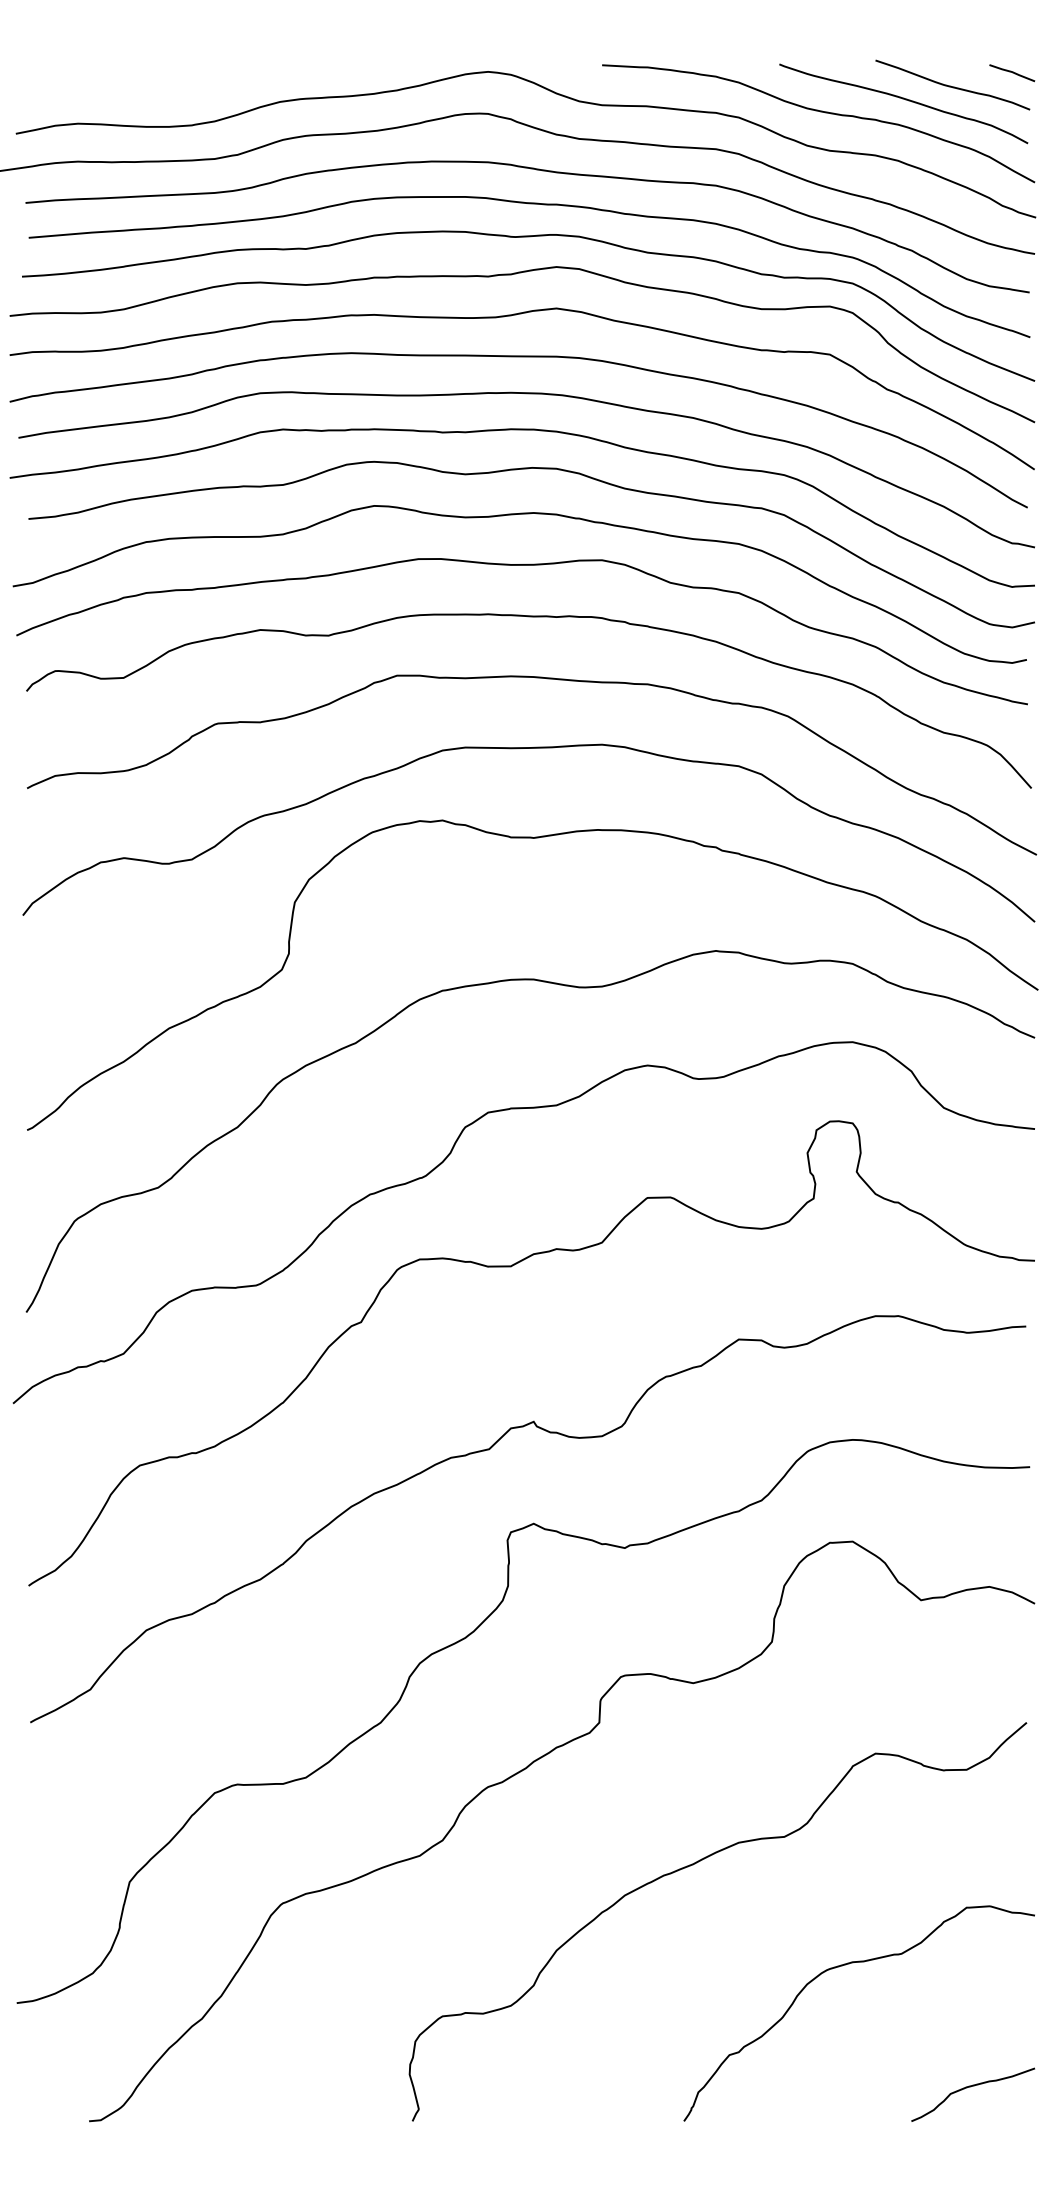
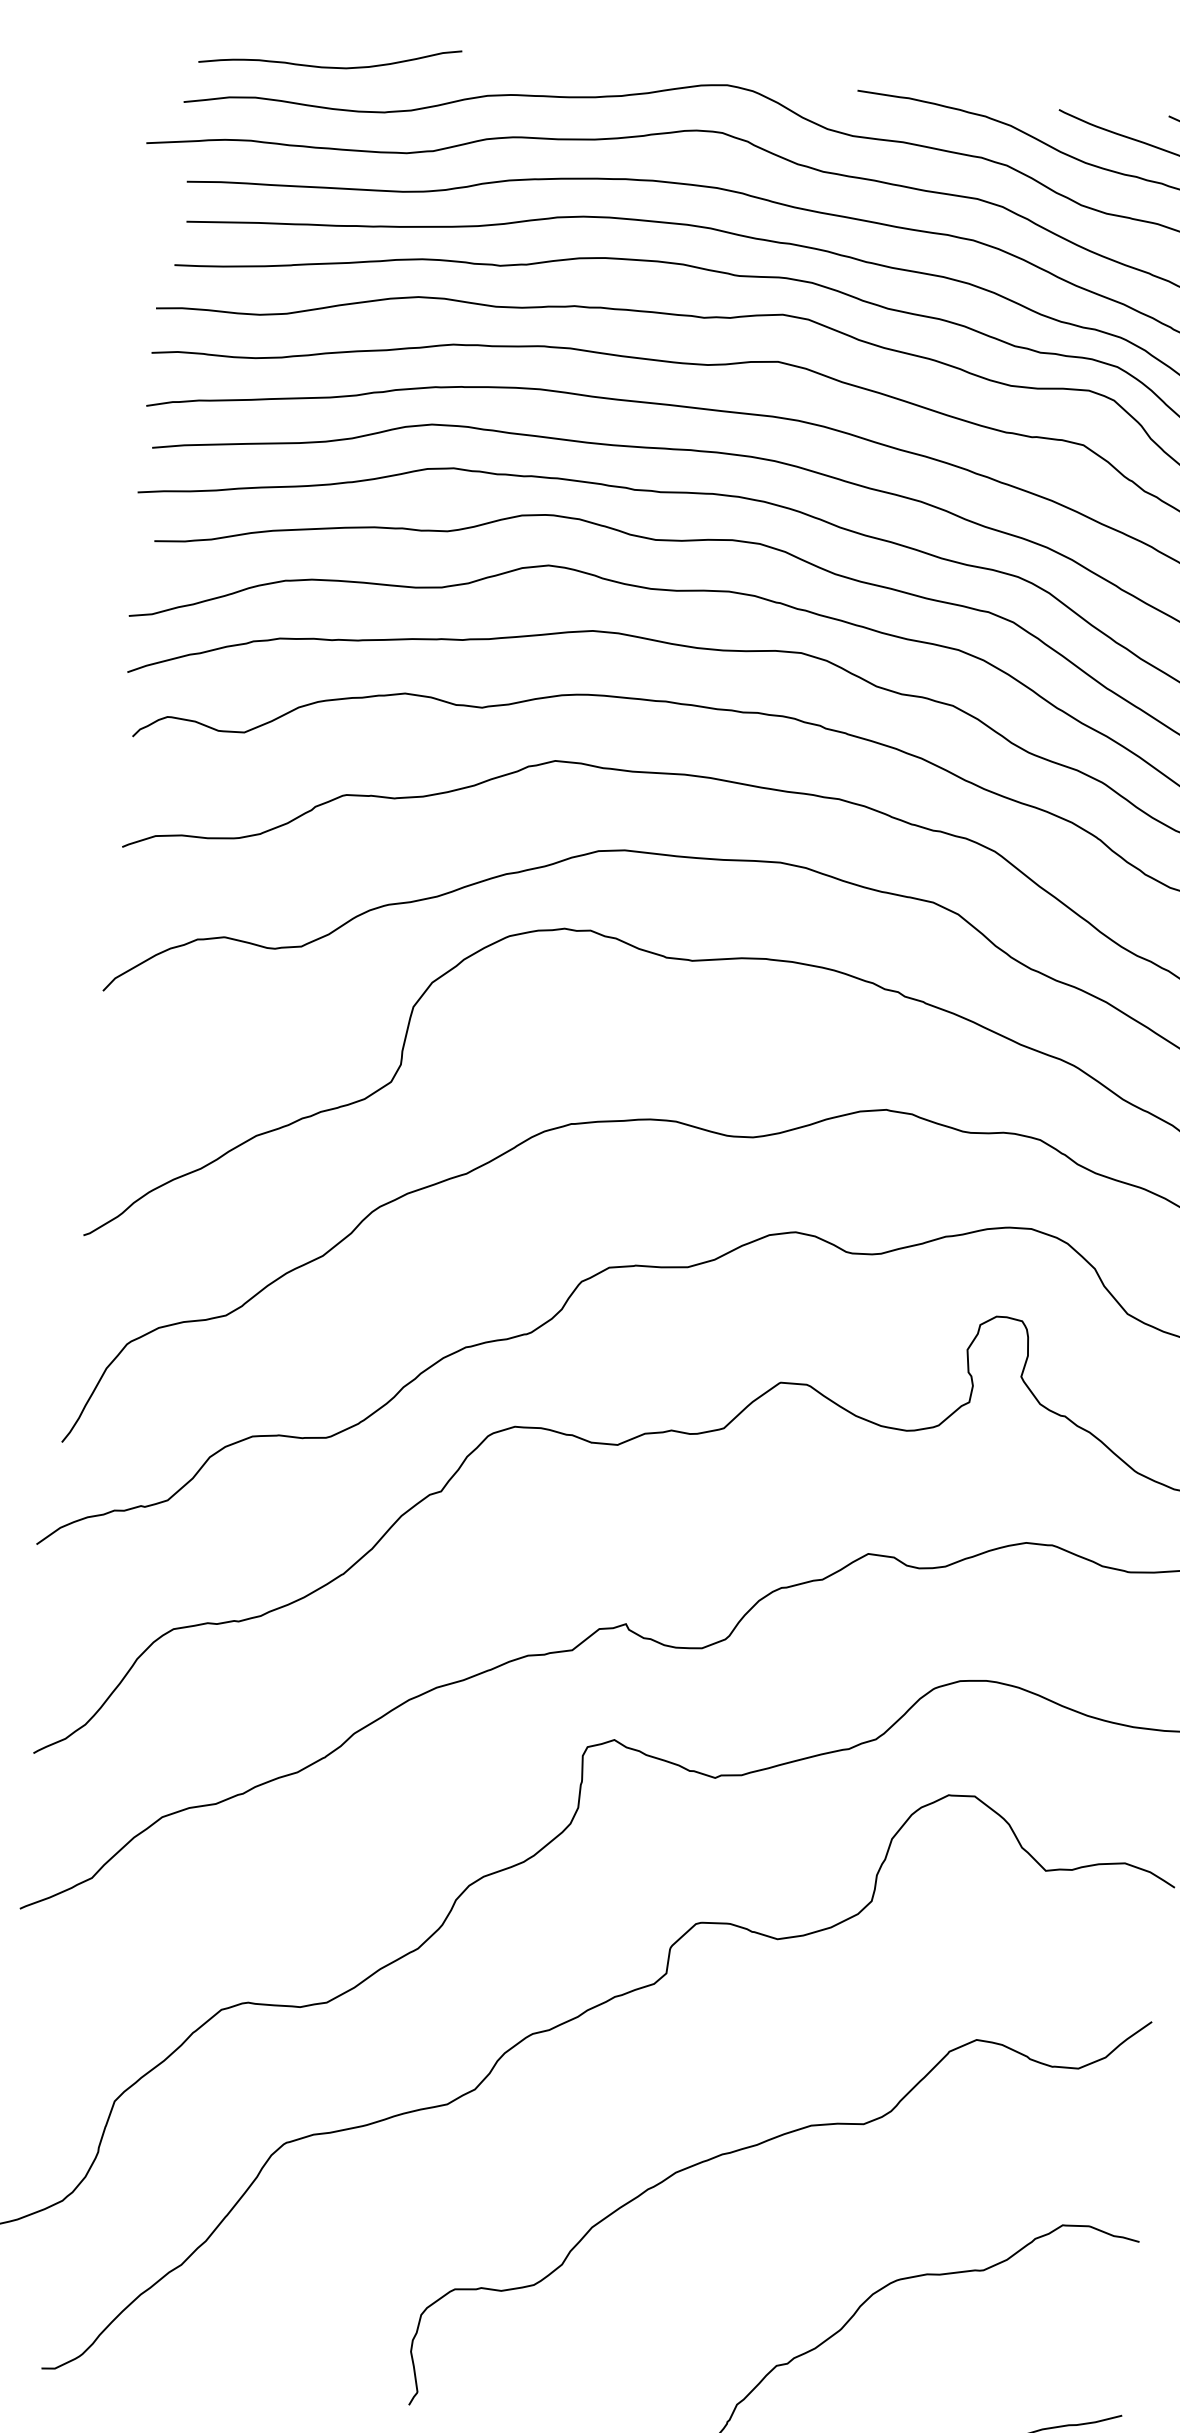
curve: (139, 90) -> (329, 66), added

